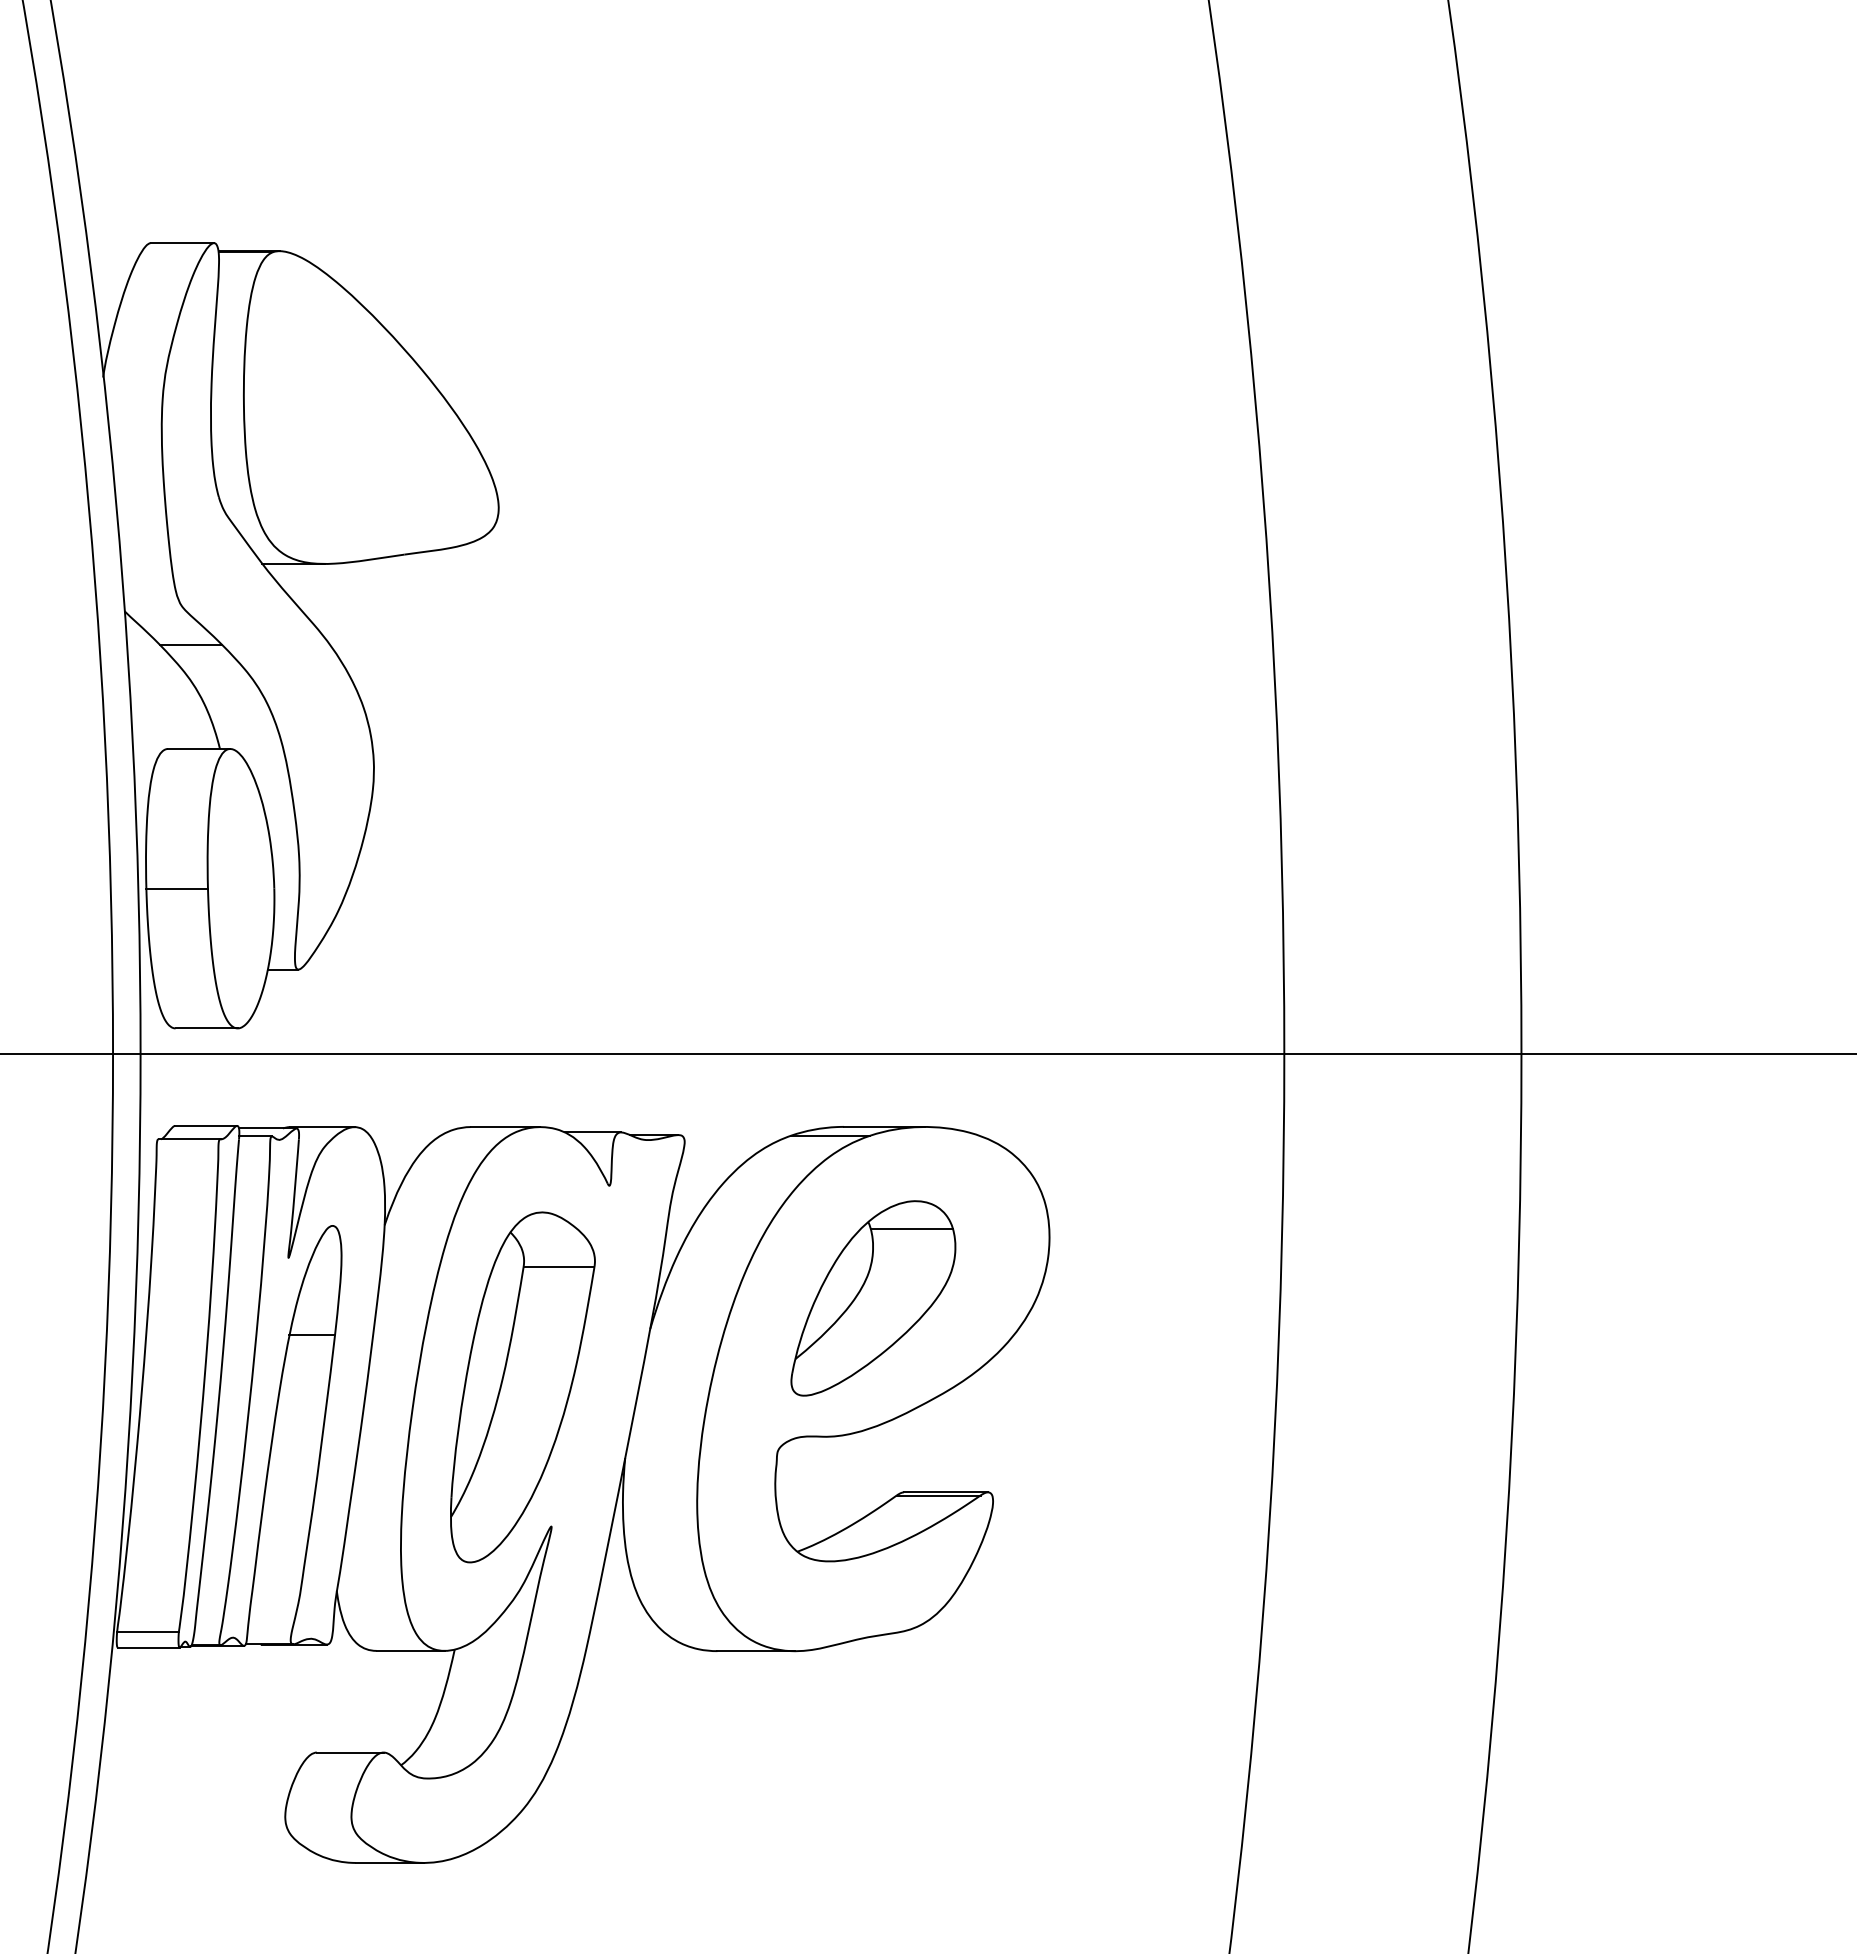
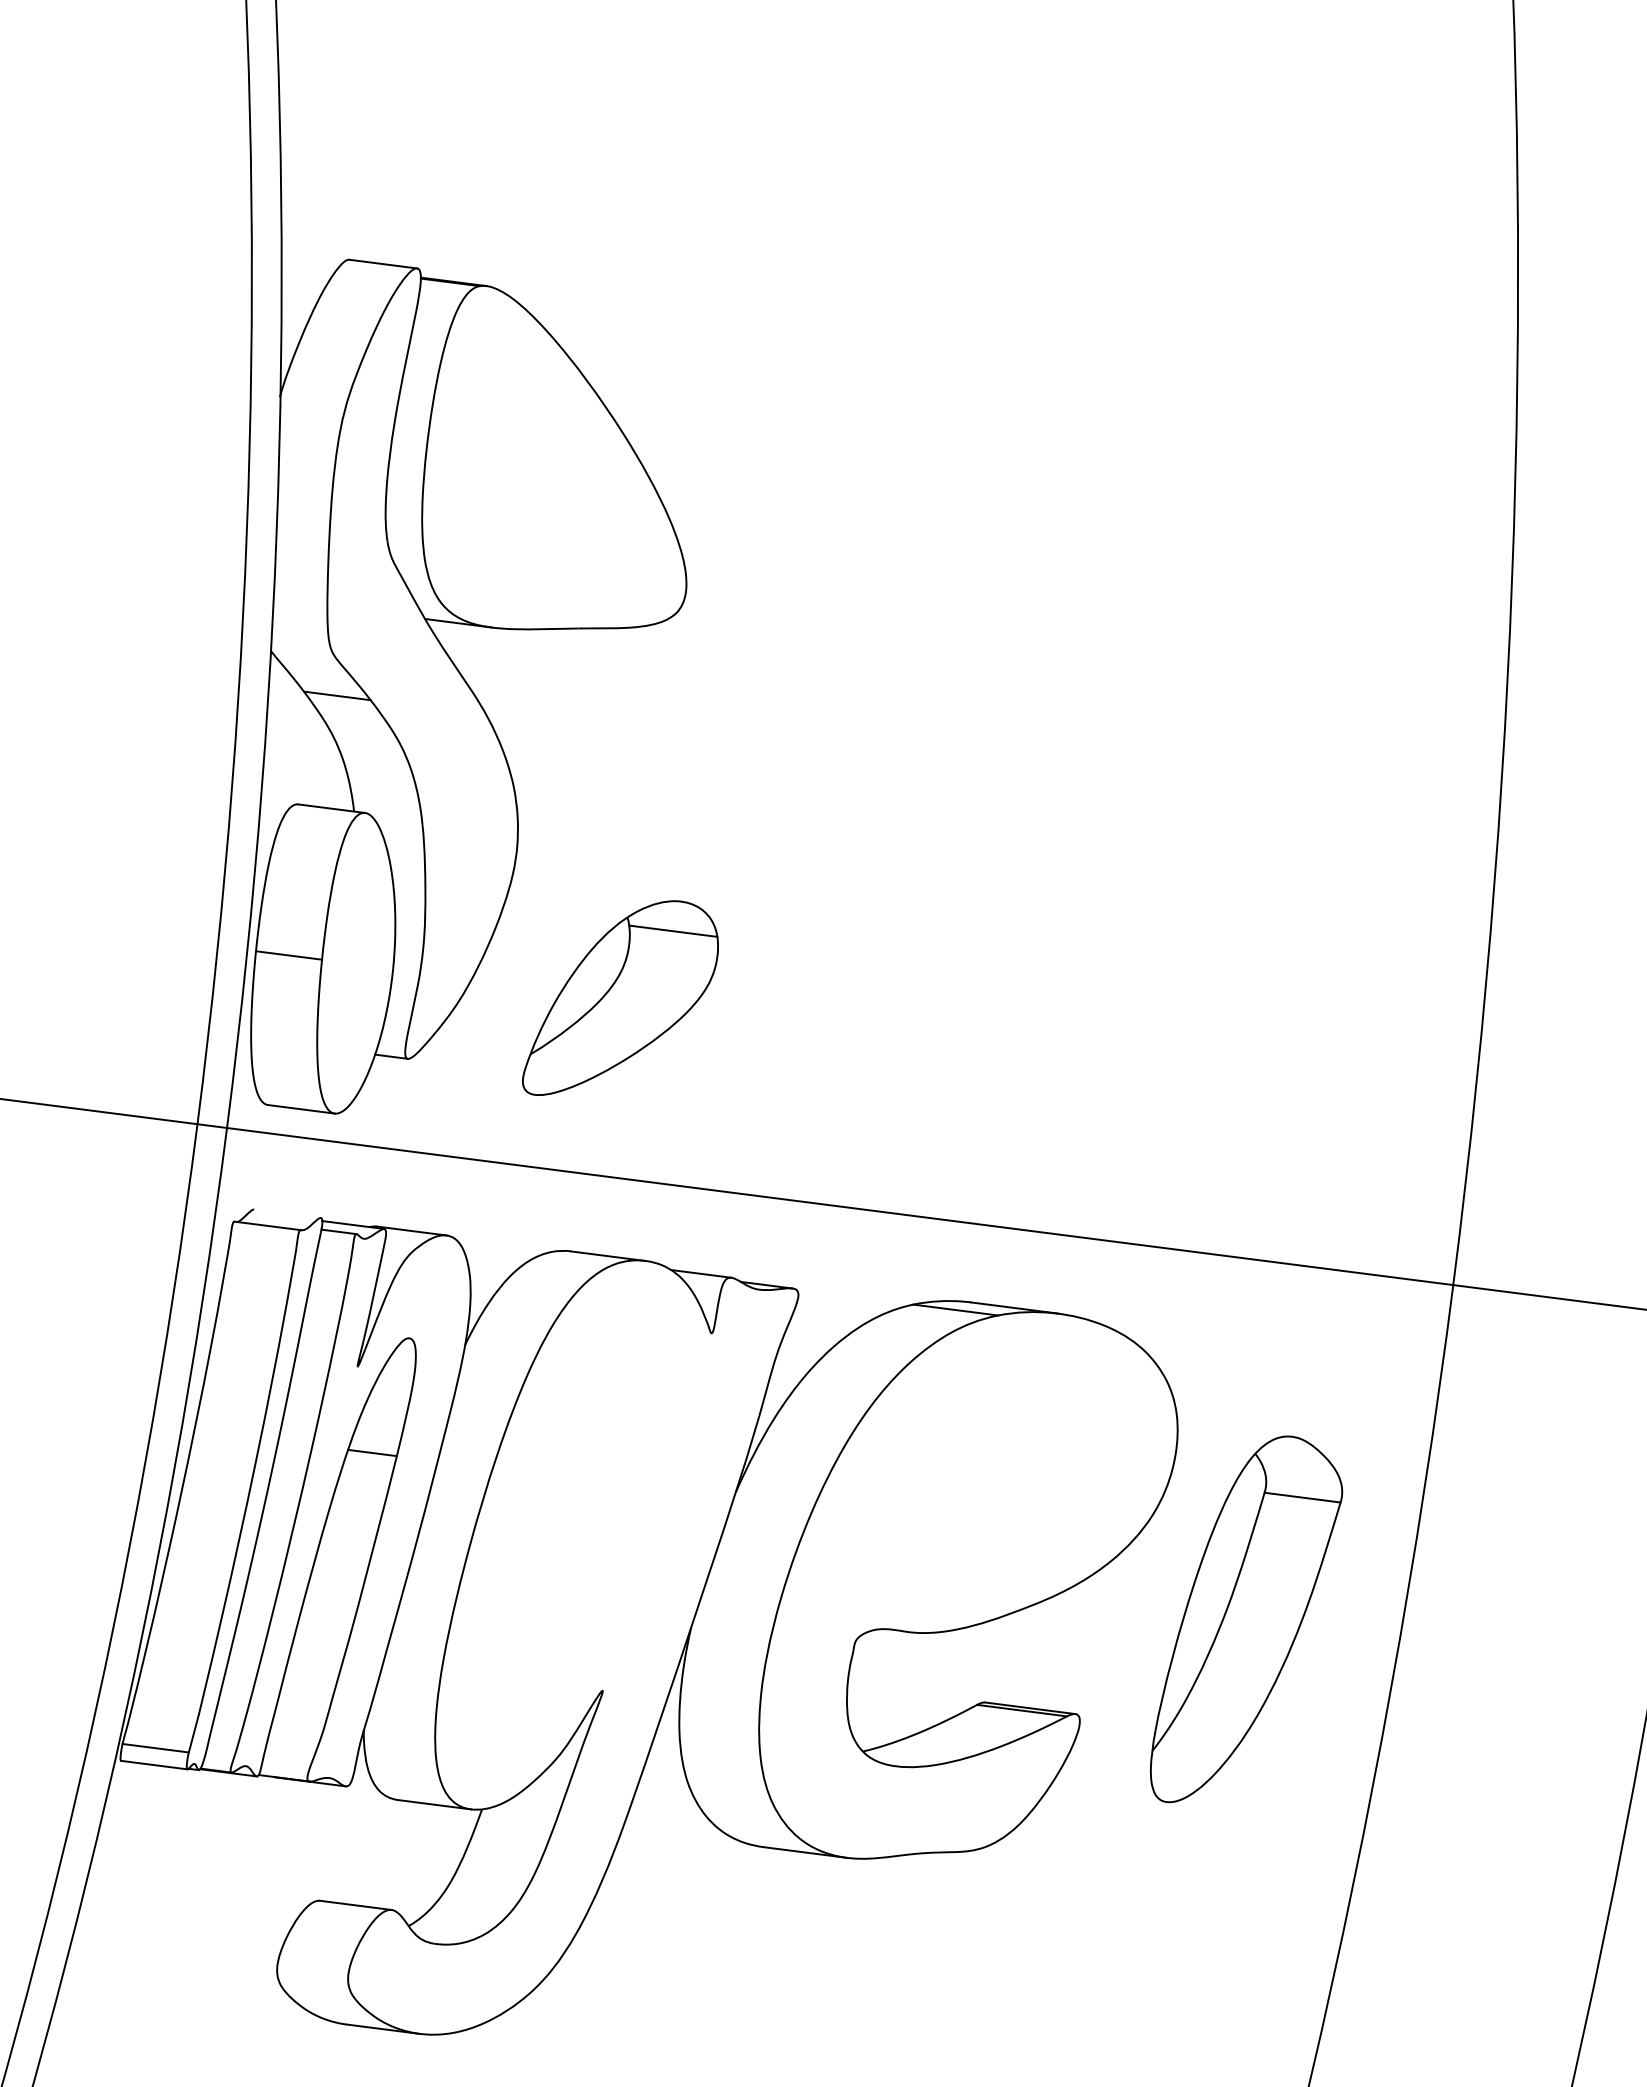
line: (206, 1125) -> (287, 1213), removed
part: (873, 1298) -> (622, 1000), moved
part: (522, 1387) -> (1246, 1621), moved

